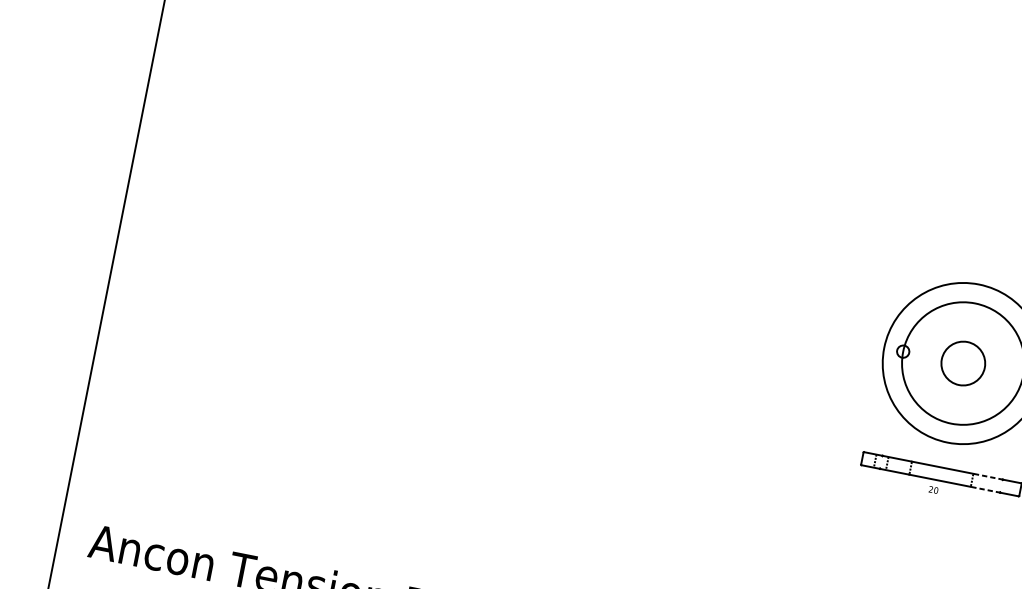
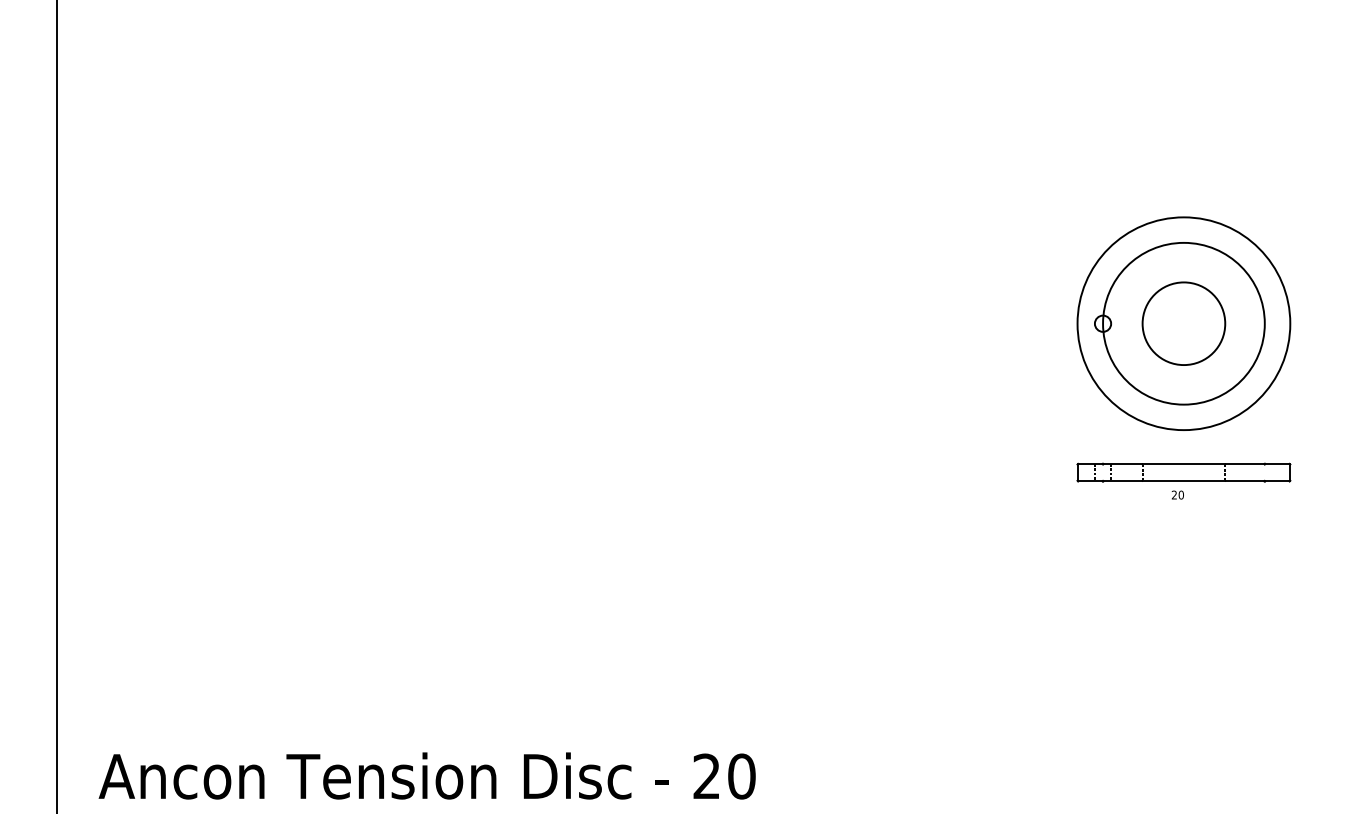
circle: (963, 363) -> (1183, 323), size x1.43
line: (988, 476) -> (1245, 463), dashed -> solid
line: (985, 489) -> (1245, 481), dashed -> solid

